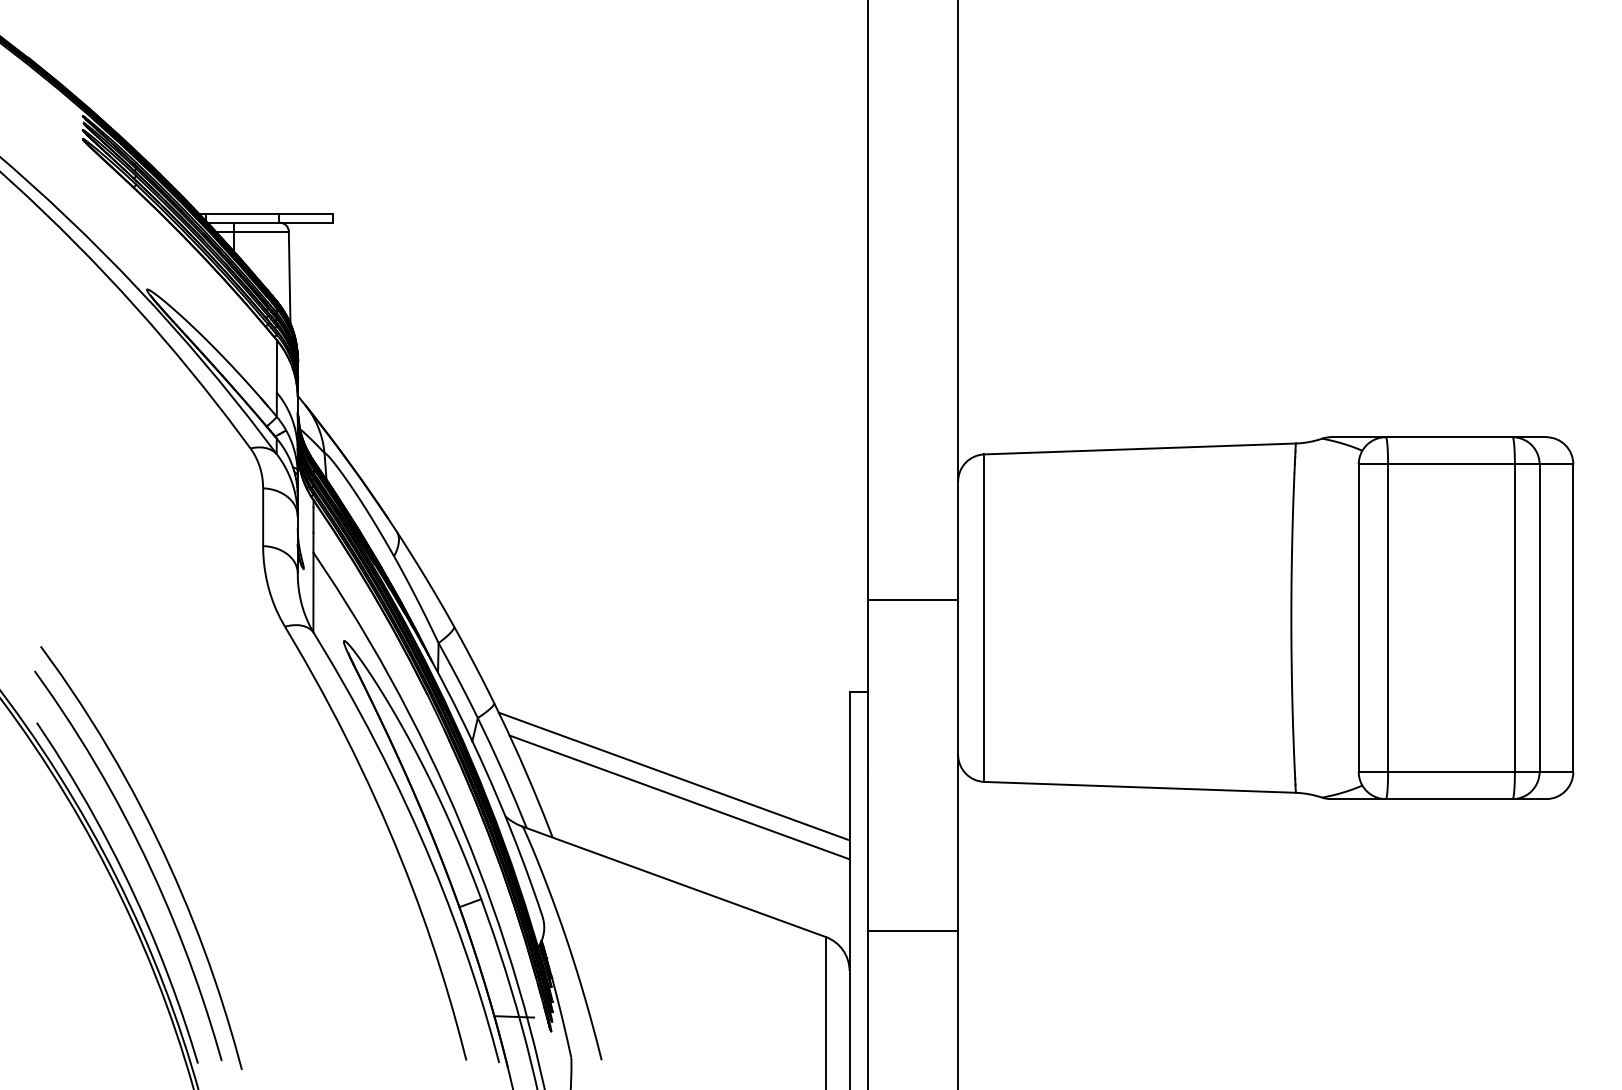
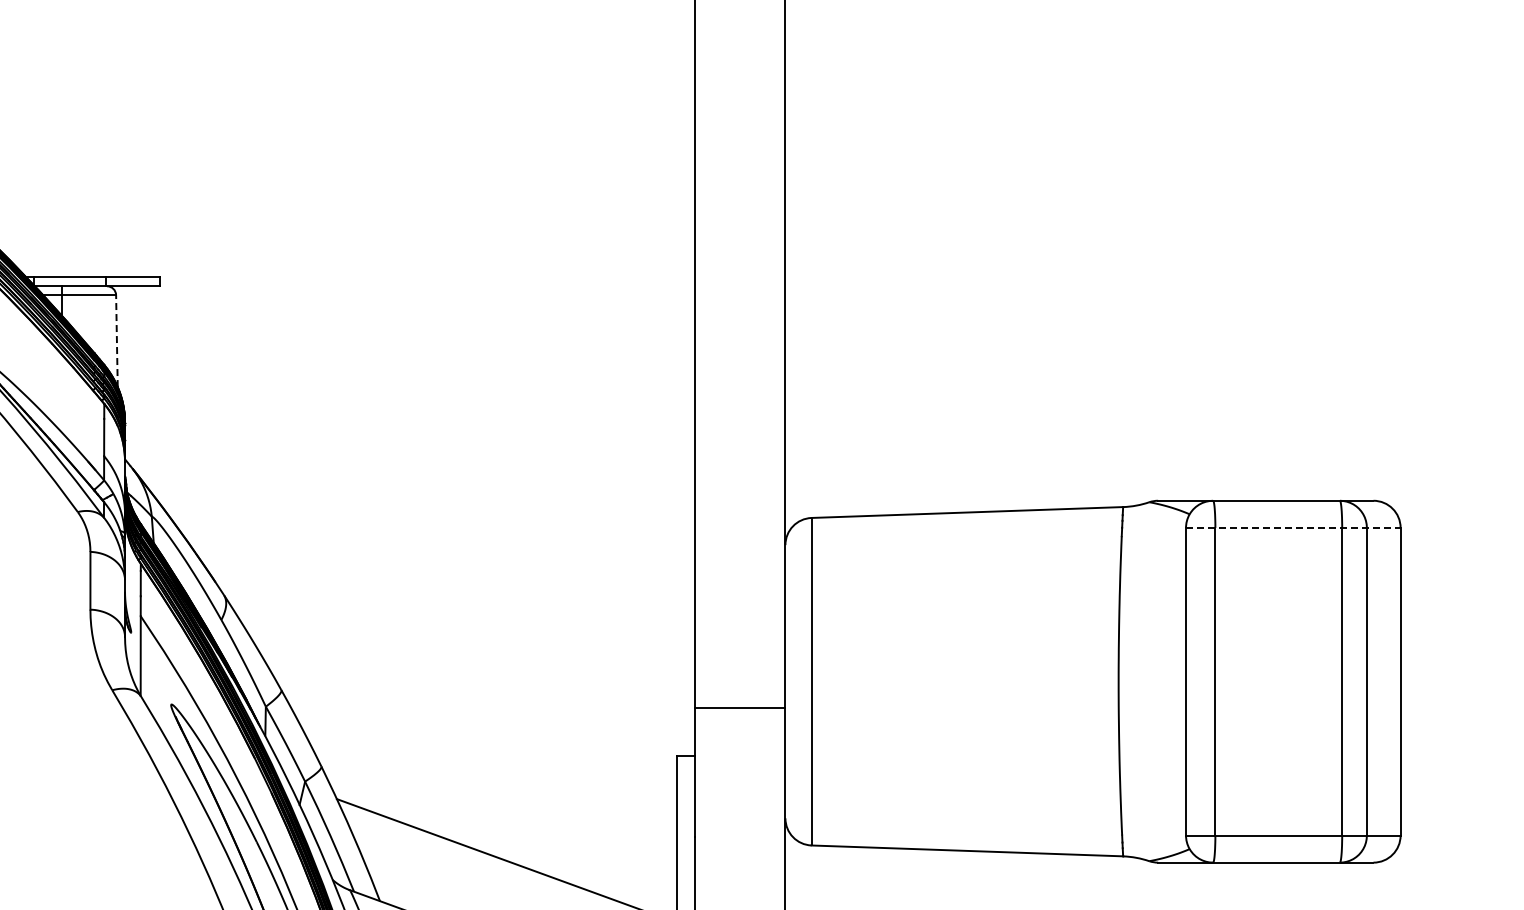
line: (289, 277) -> (116, 341), solid -> dashed
line: (1466, 464) -> (1293, 528), solid -> dashed
line: (912, 600) -> (739, 708), moved
line: (673, 776) -> (500, 840), removed

